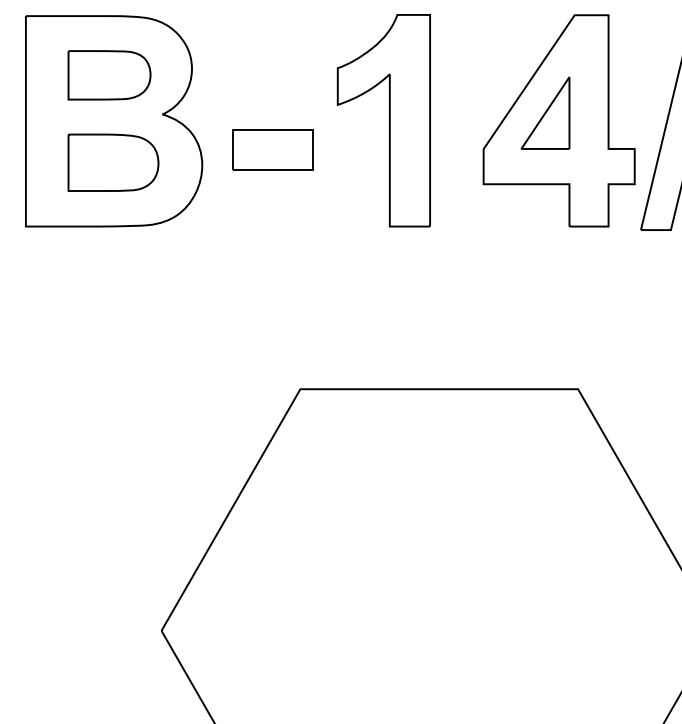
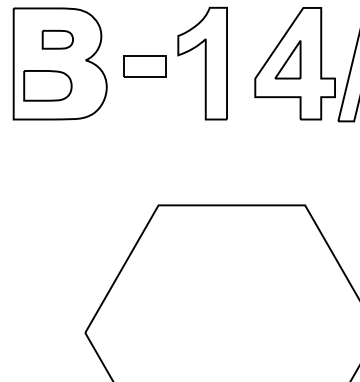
part: (108, 74) -> (57, 39), size x0.7
part: (271, 150) -> (144, 66), moved
part: (112, 162) -> (47, 85), moved

